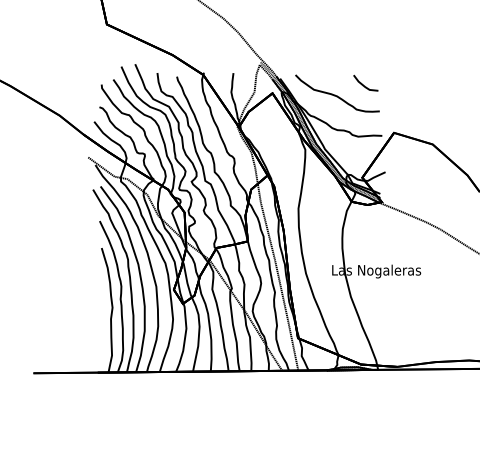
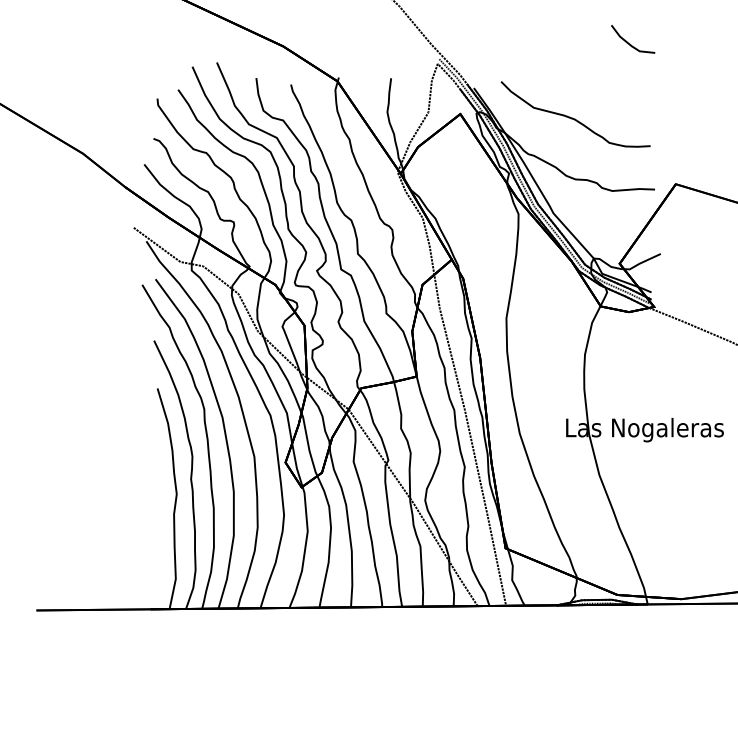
line: (363, 84) -> (628, 41), moved

